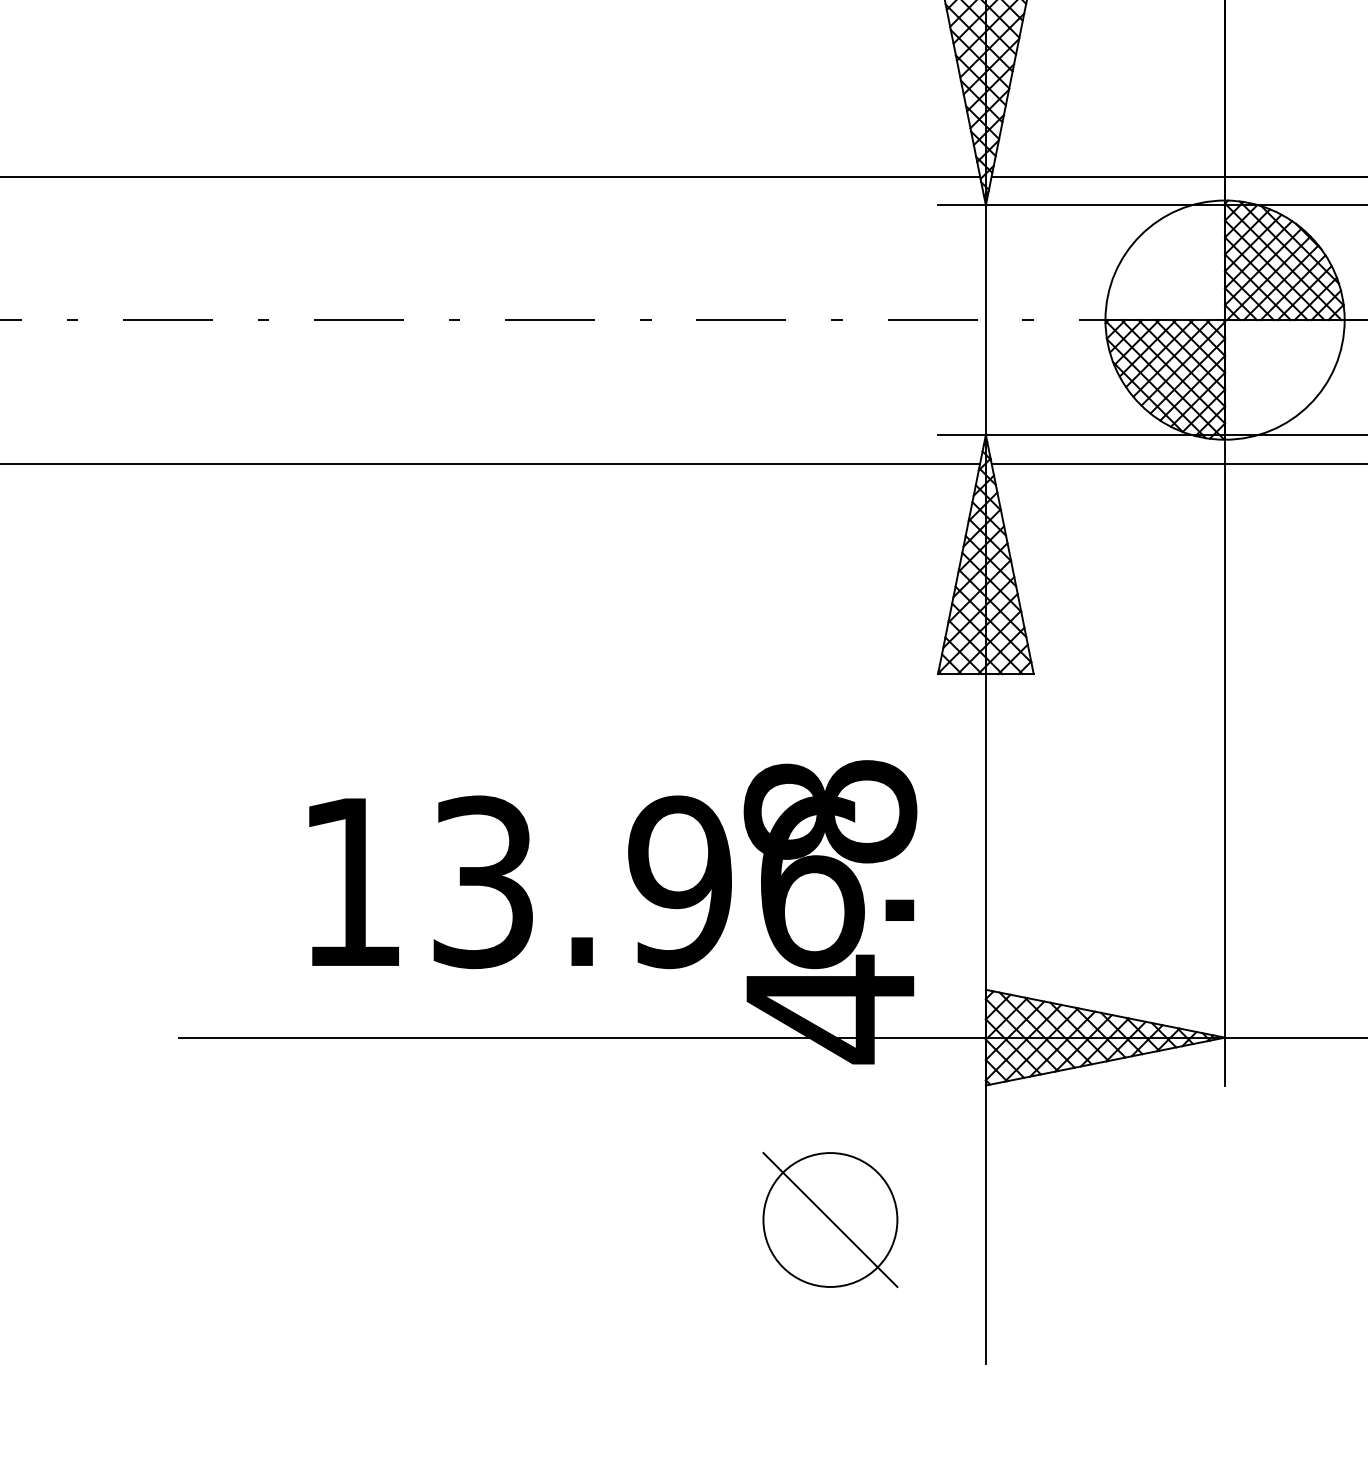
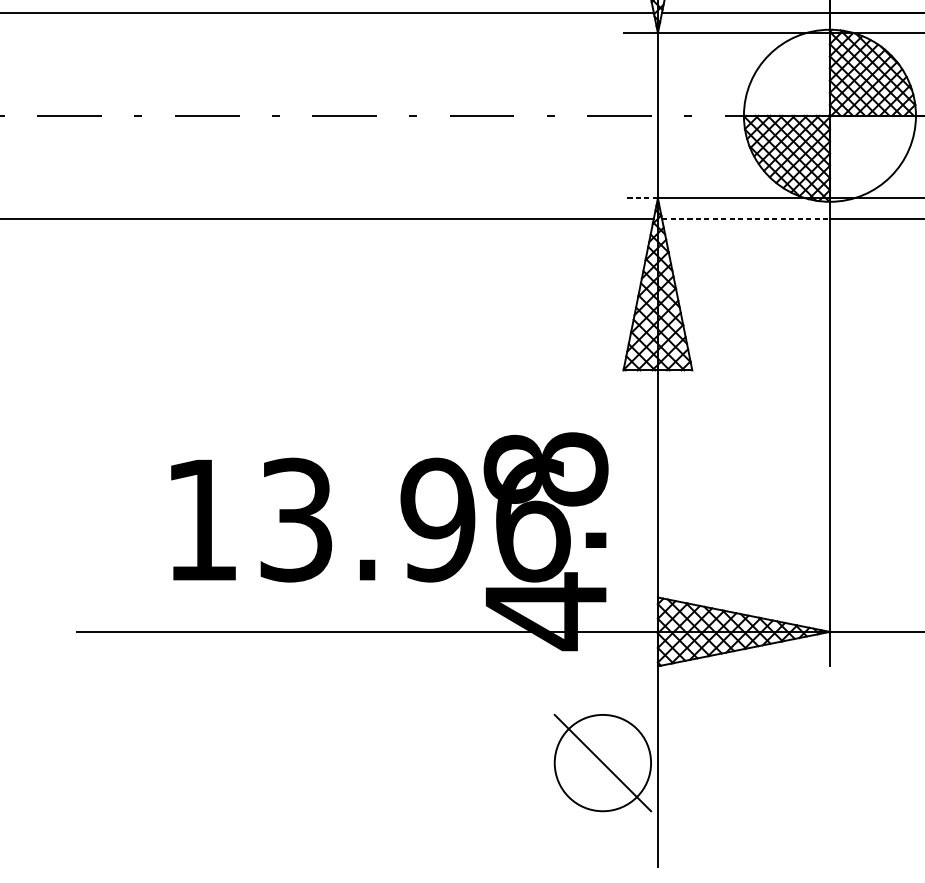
line: (961, 434) -> (640, 198), solid -> dashed
line: (1108, 463) -> (746, 218), solid -> dashed
part: (830, 1219) -> (602, 762), moved

